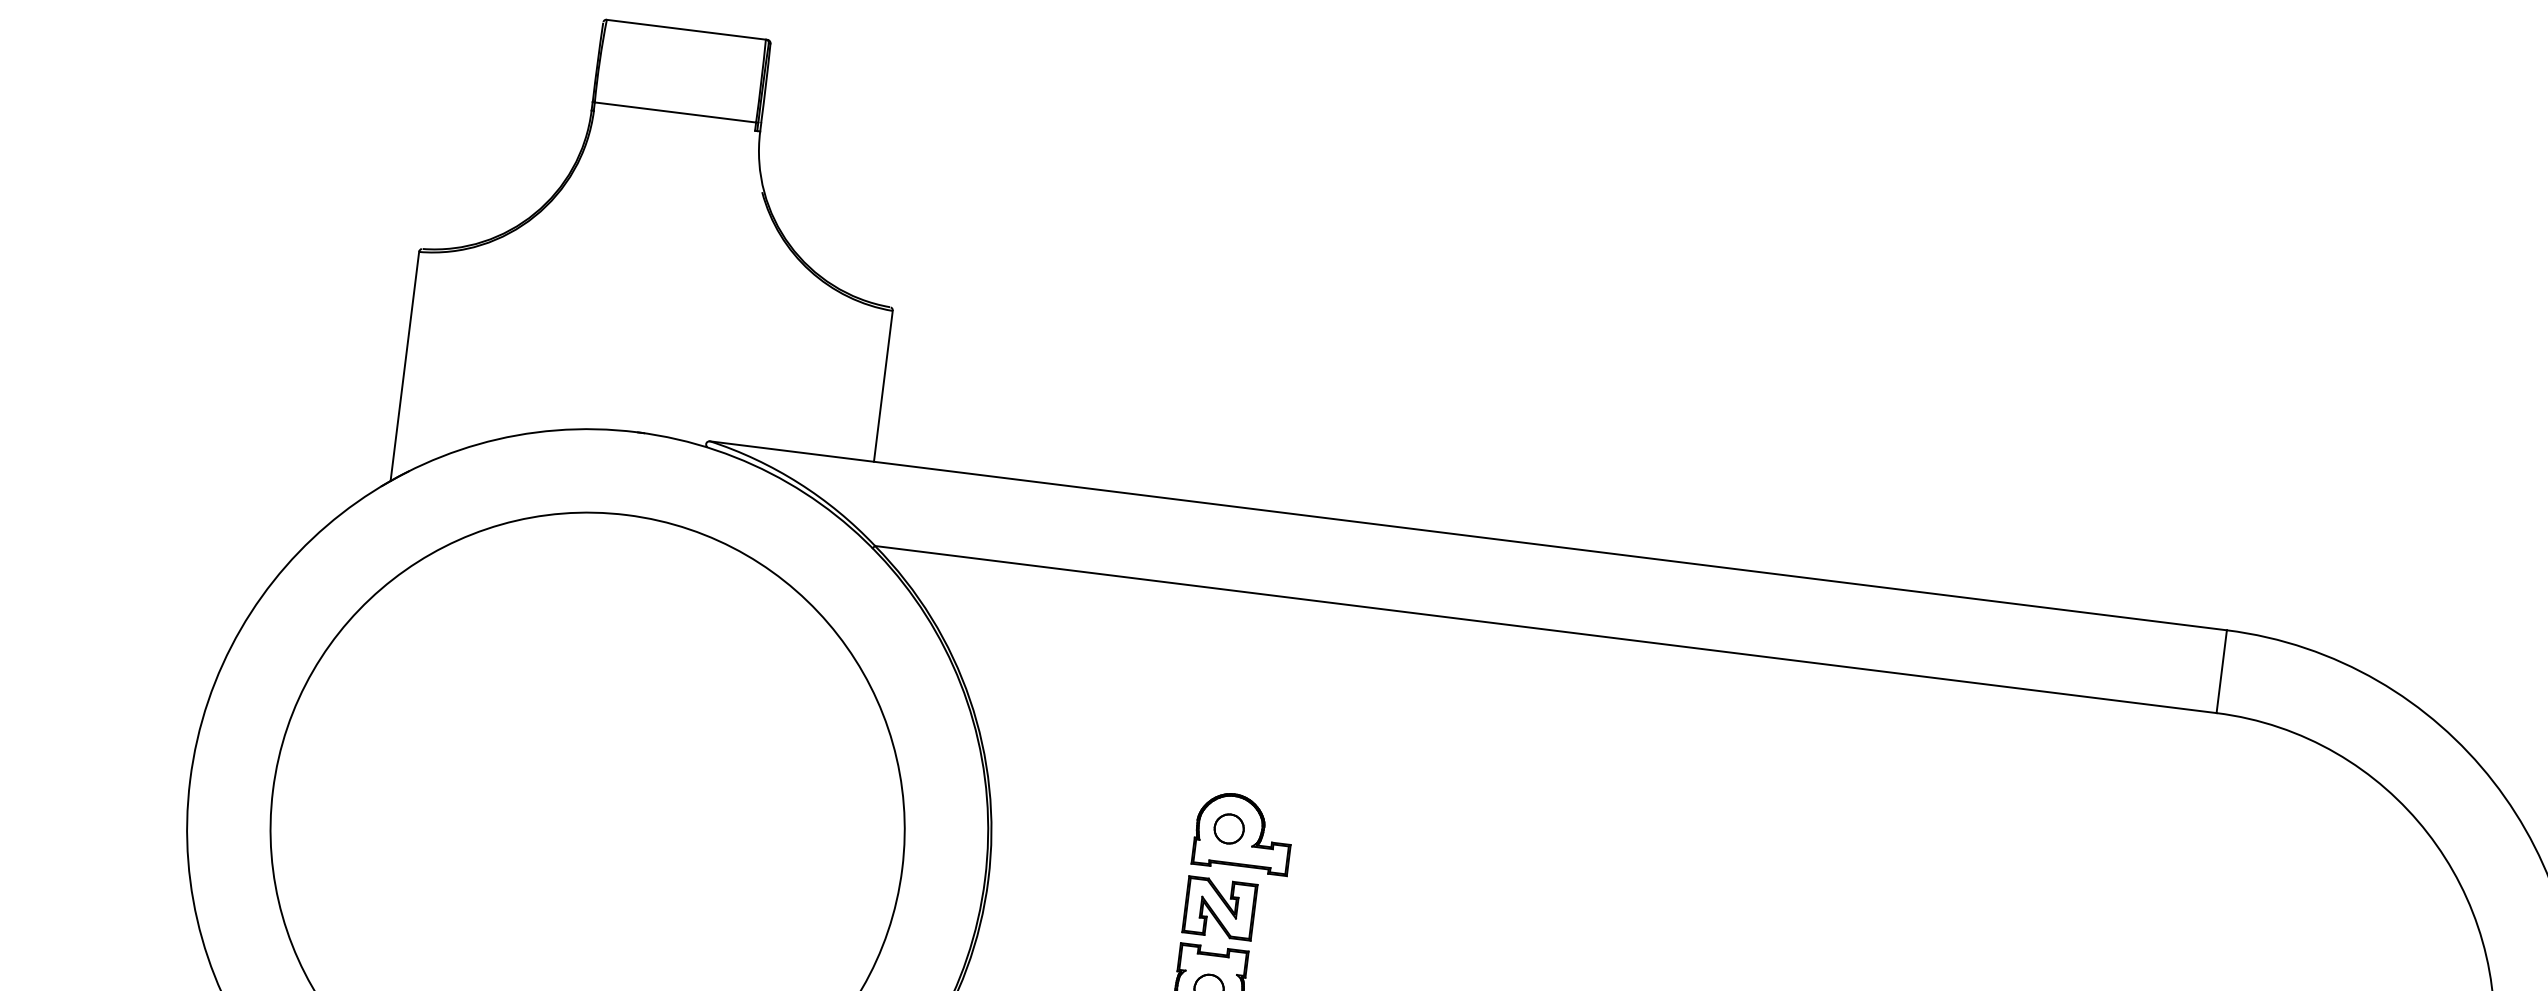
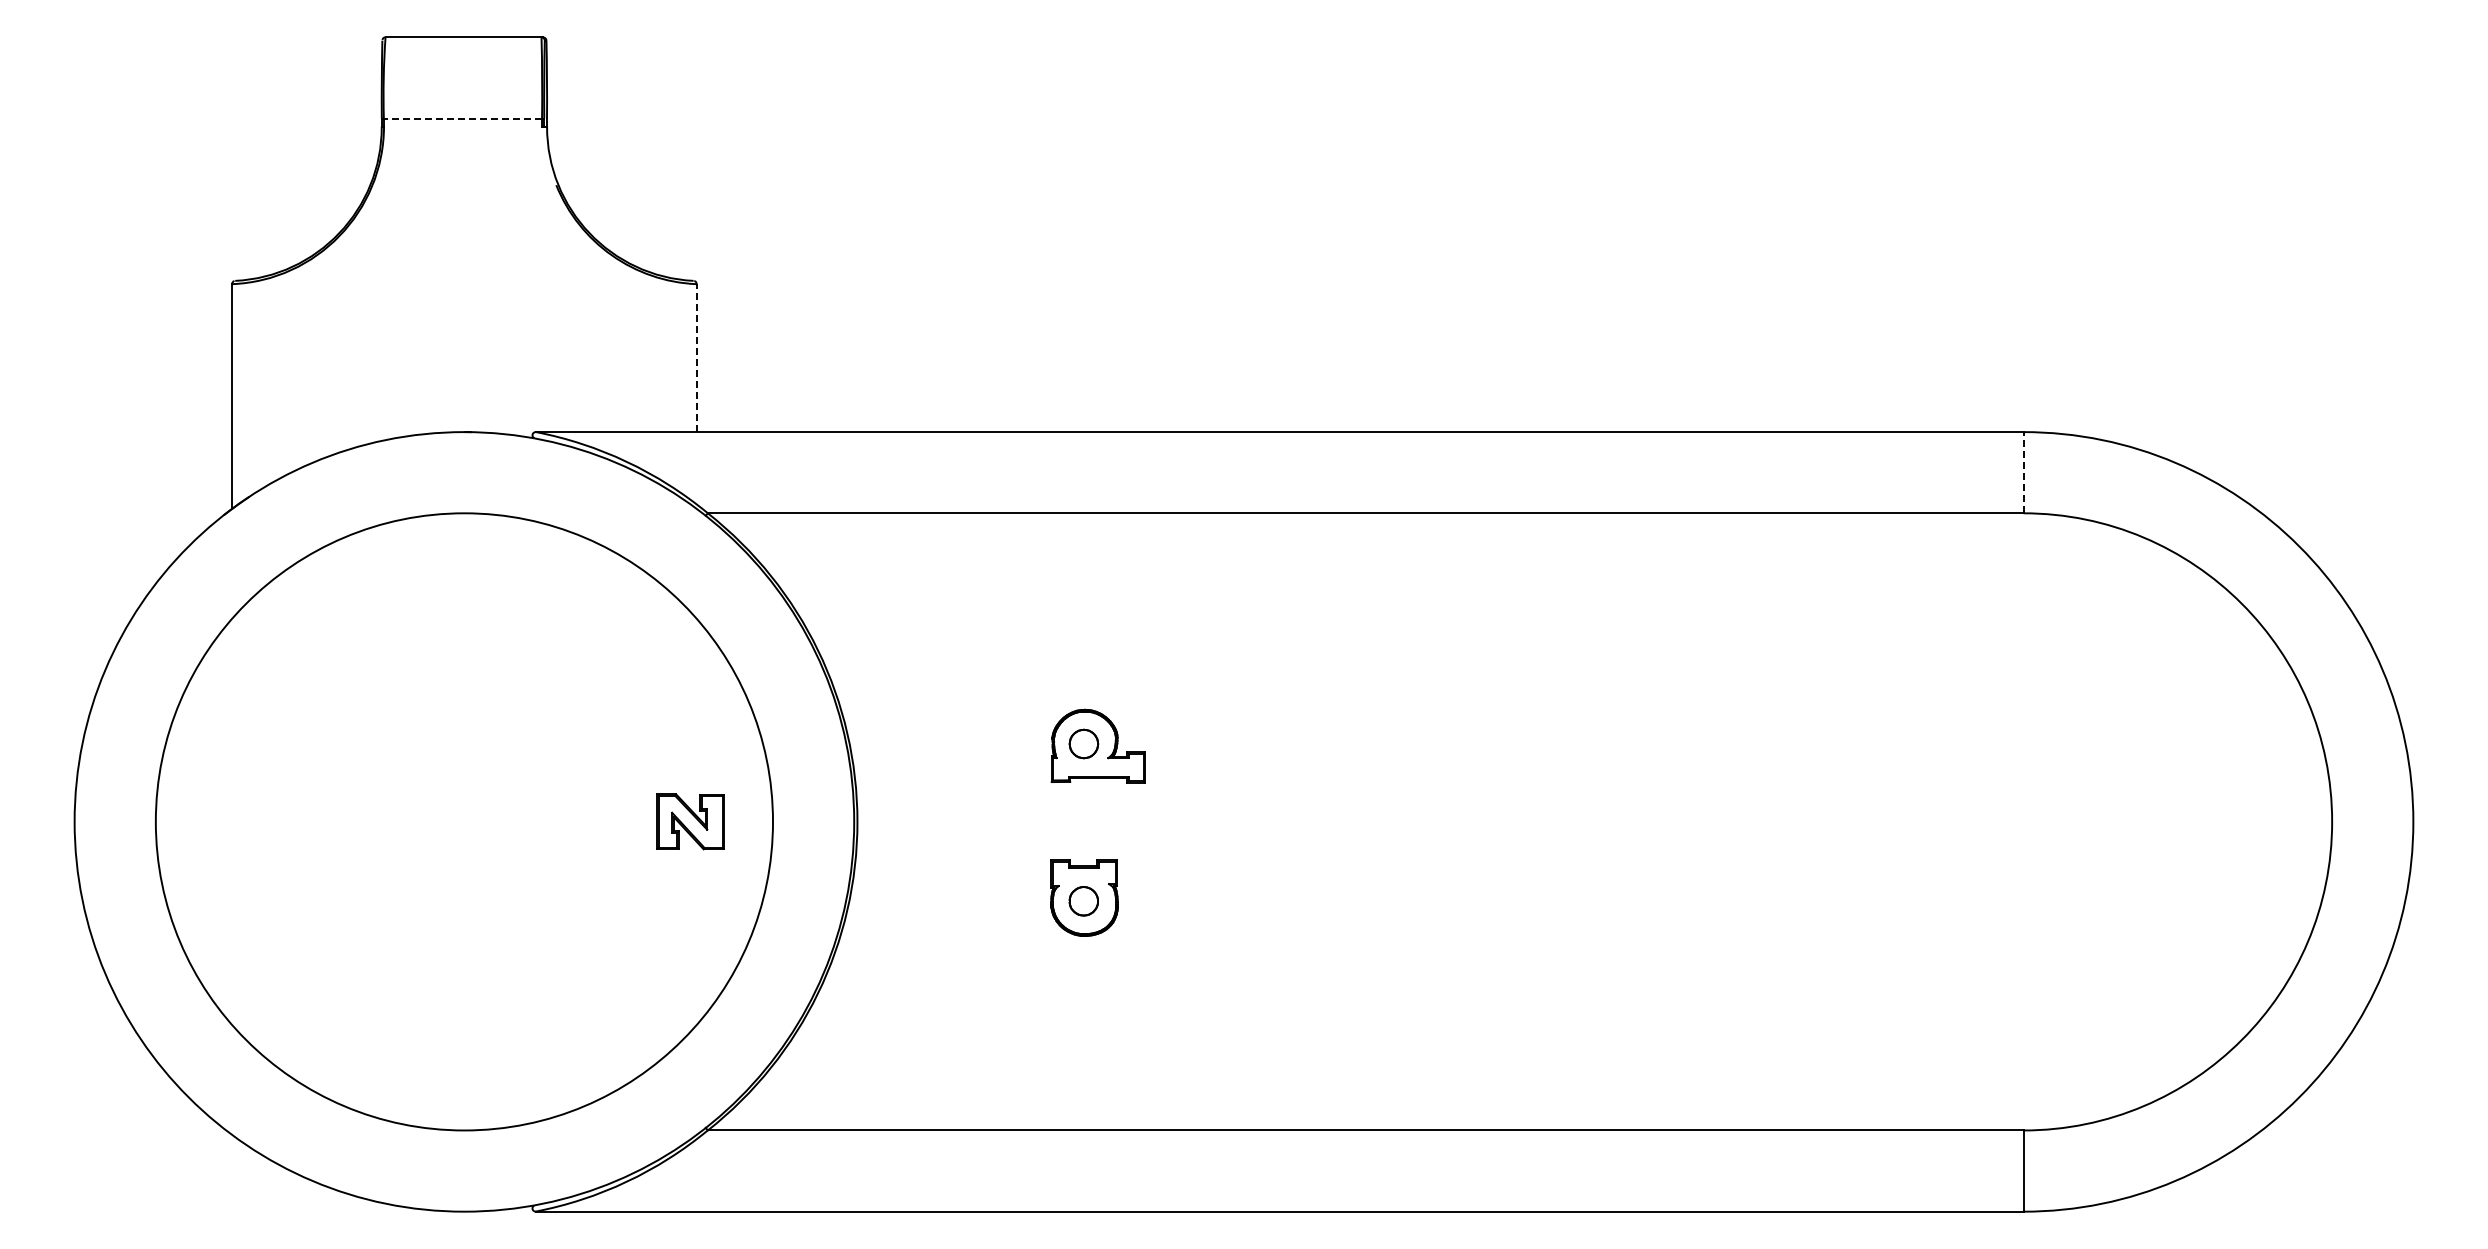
line: (675, 112) -> (462, 118), solid -> dashed
line: (883, 386) -> (696, 358), solid -> dashed
line: (2221, 671) -> (2023, 472), solid -> dashed
part: (1219, 908) -> (690, 821), moved

